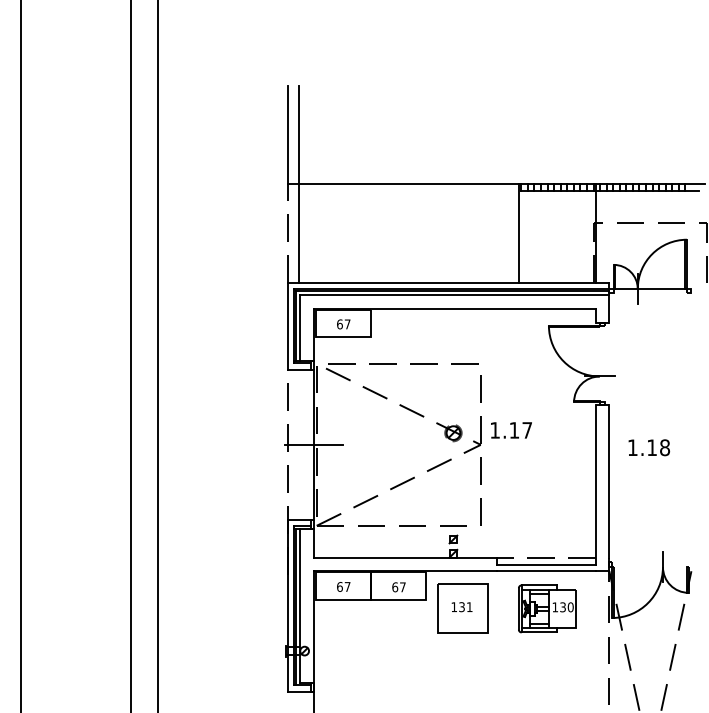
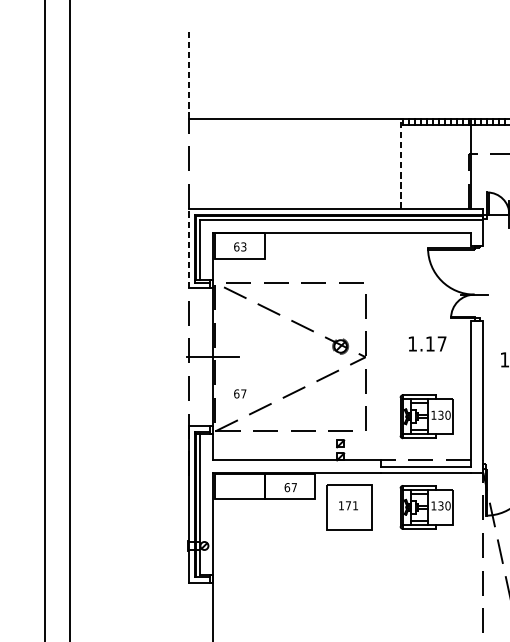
line: (287, 134) -> (188, 73), solid -> dashed
line: (298, 183) -> (198, 117), removed
line: (519, 232) -> (401, 162), solid -> dashed
text: (347, 324) -> (243, 247), 67 -> 63
line: (287, 325) -> (188, 247), solid -> dashed
text: (511, 430) -> (427, 344), moved
part: (547, 509) -> (426, 416), added
text: (343, 586) -> (240, 393), moved
text: (461, 607) -> (348, 506), 131 -> 171

